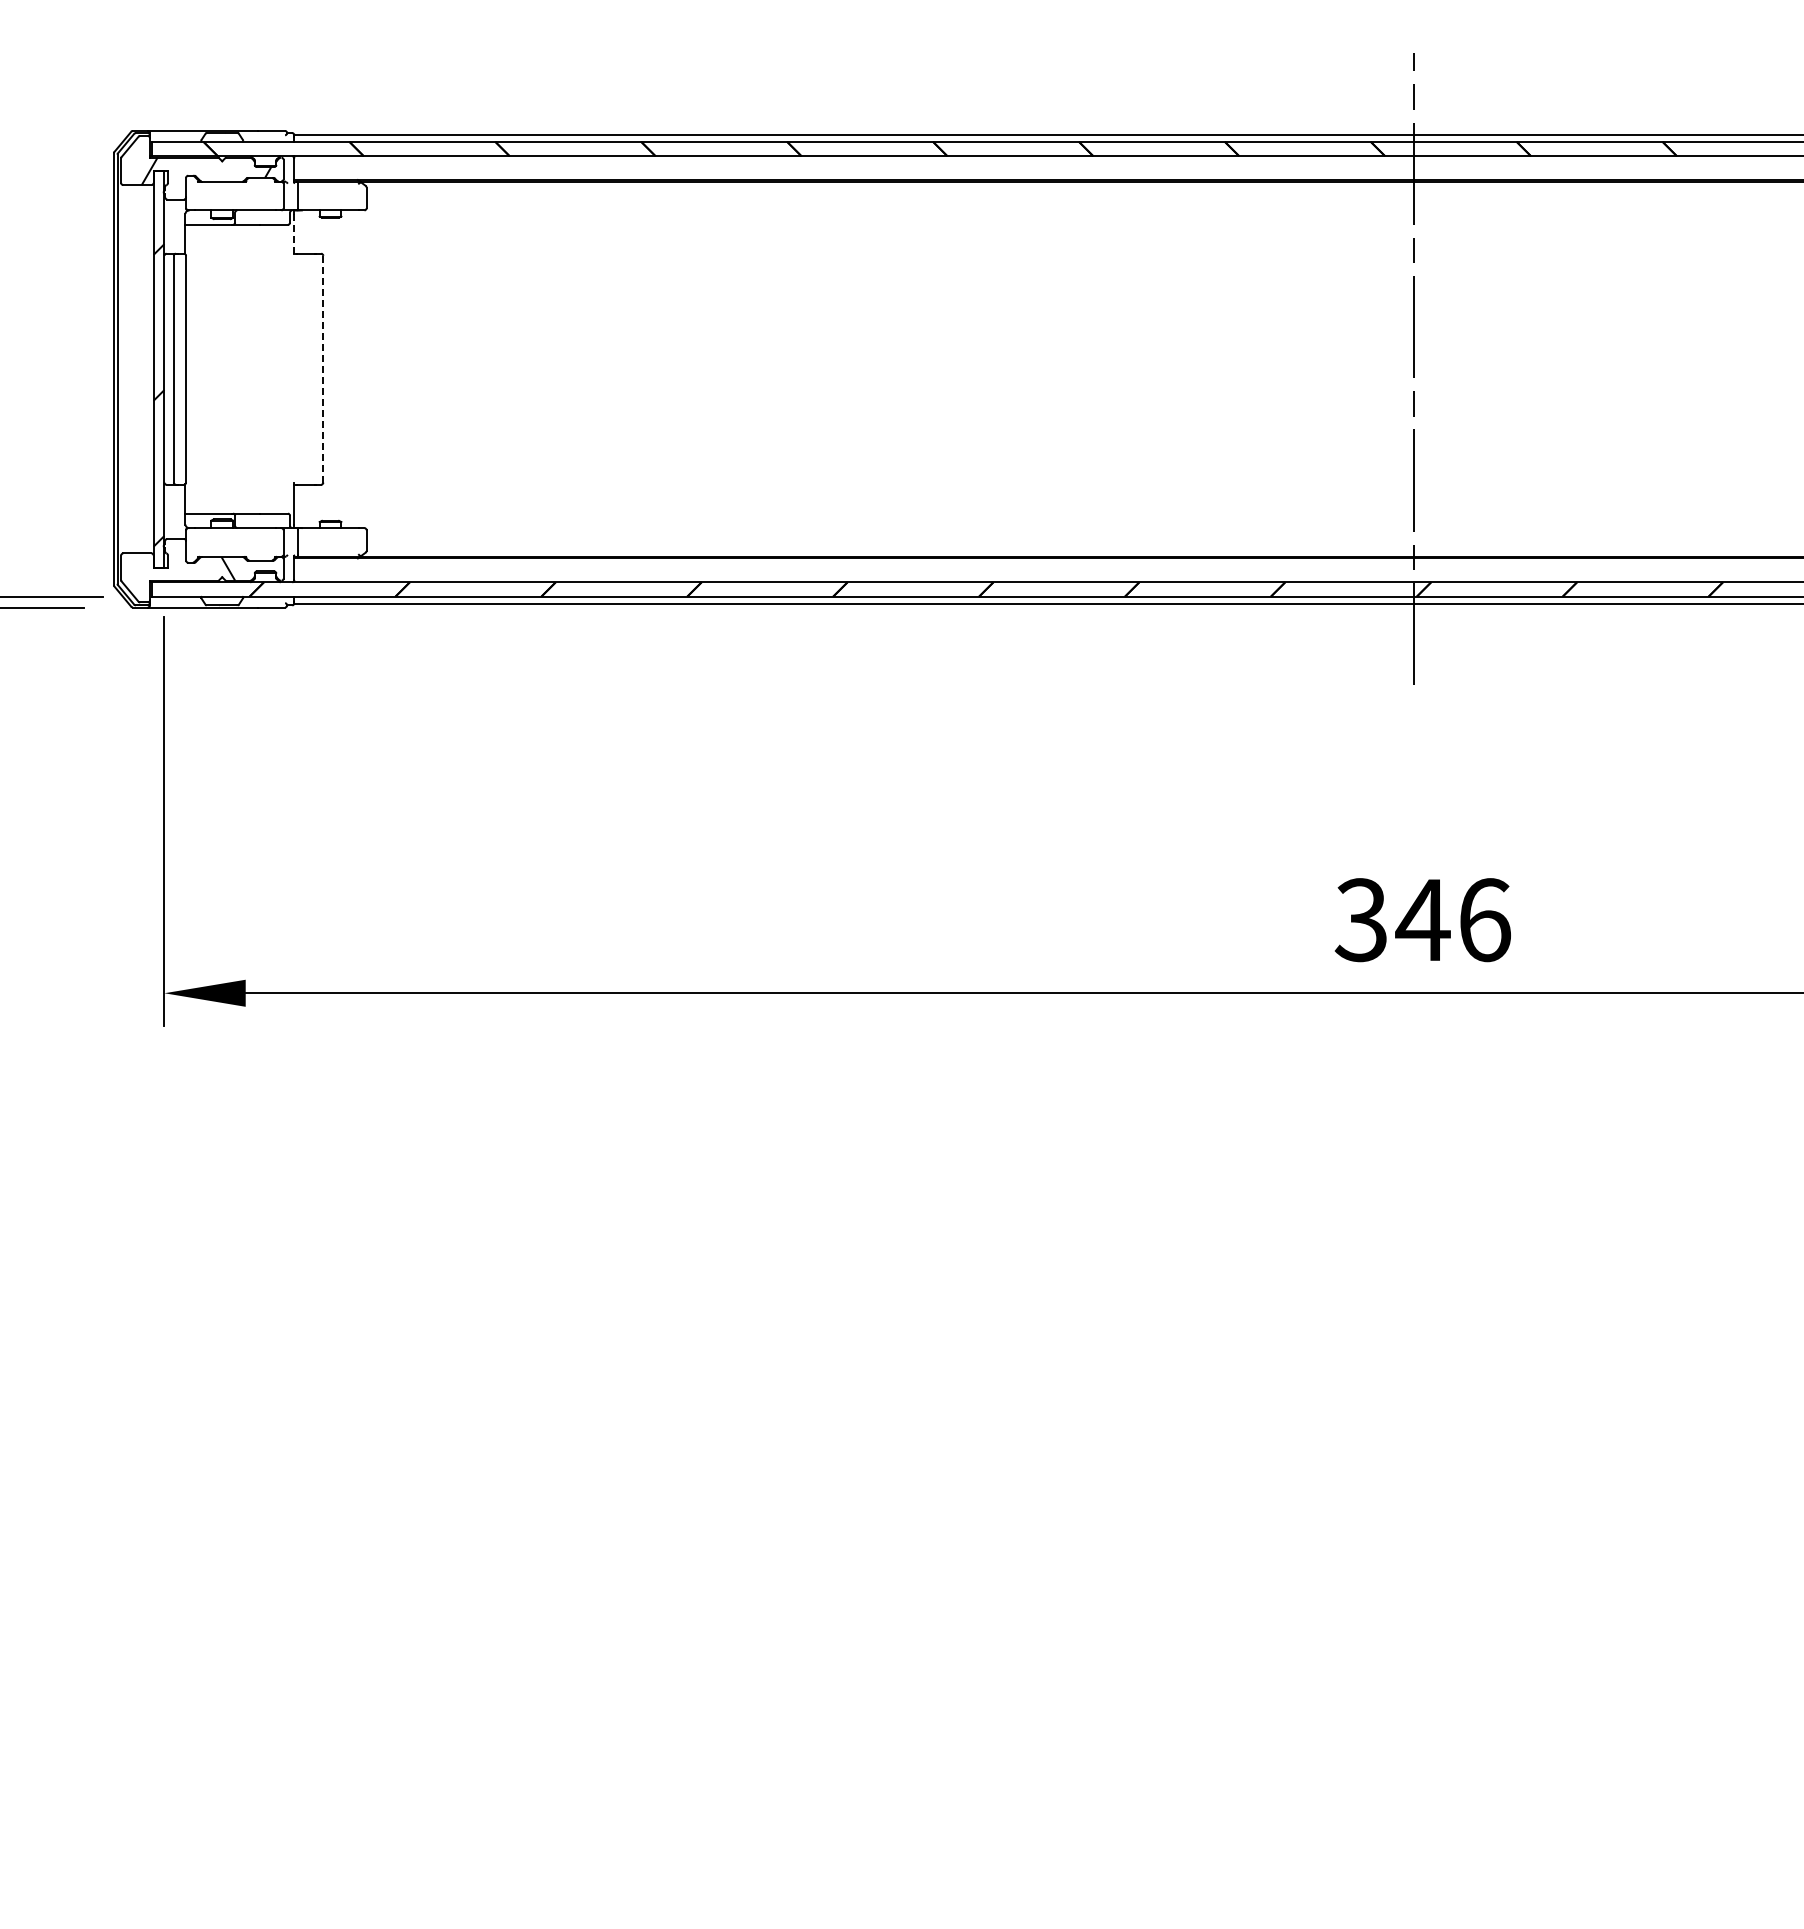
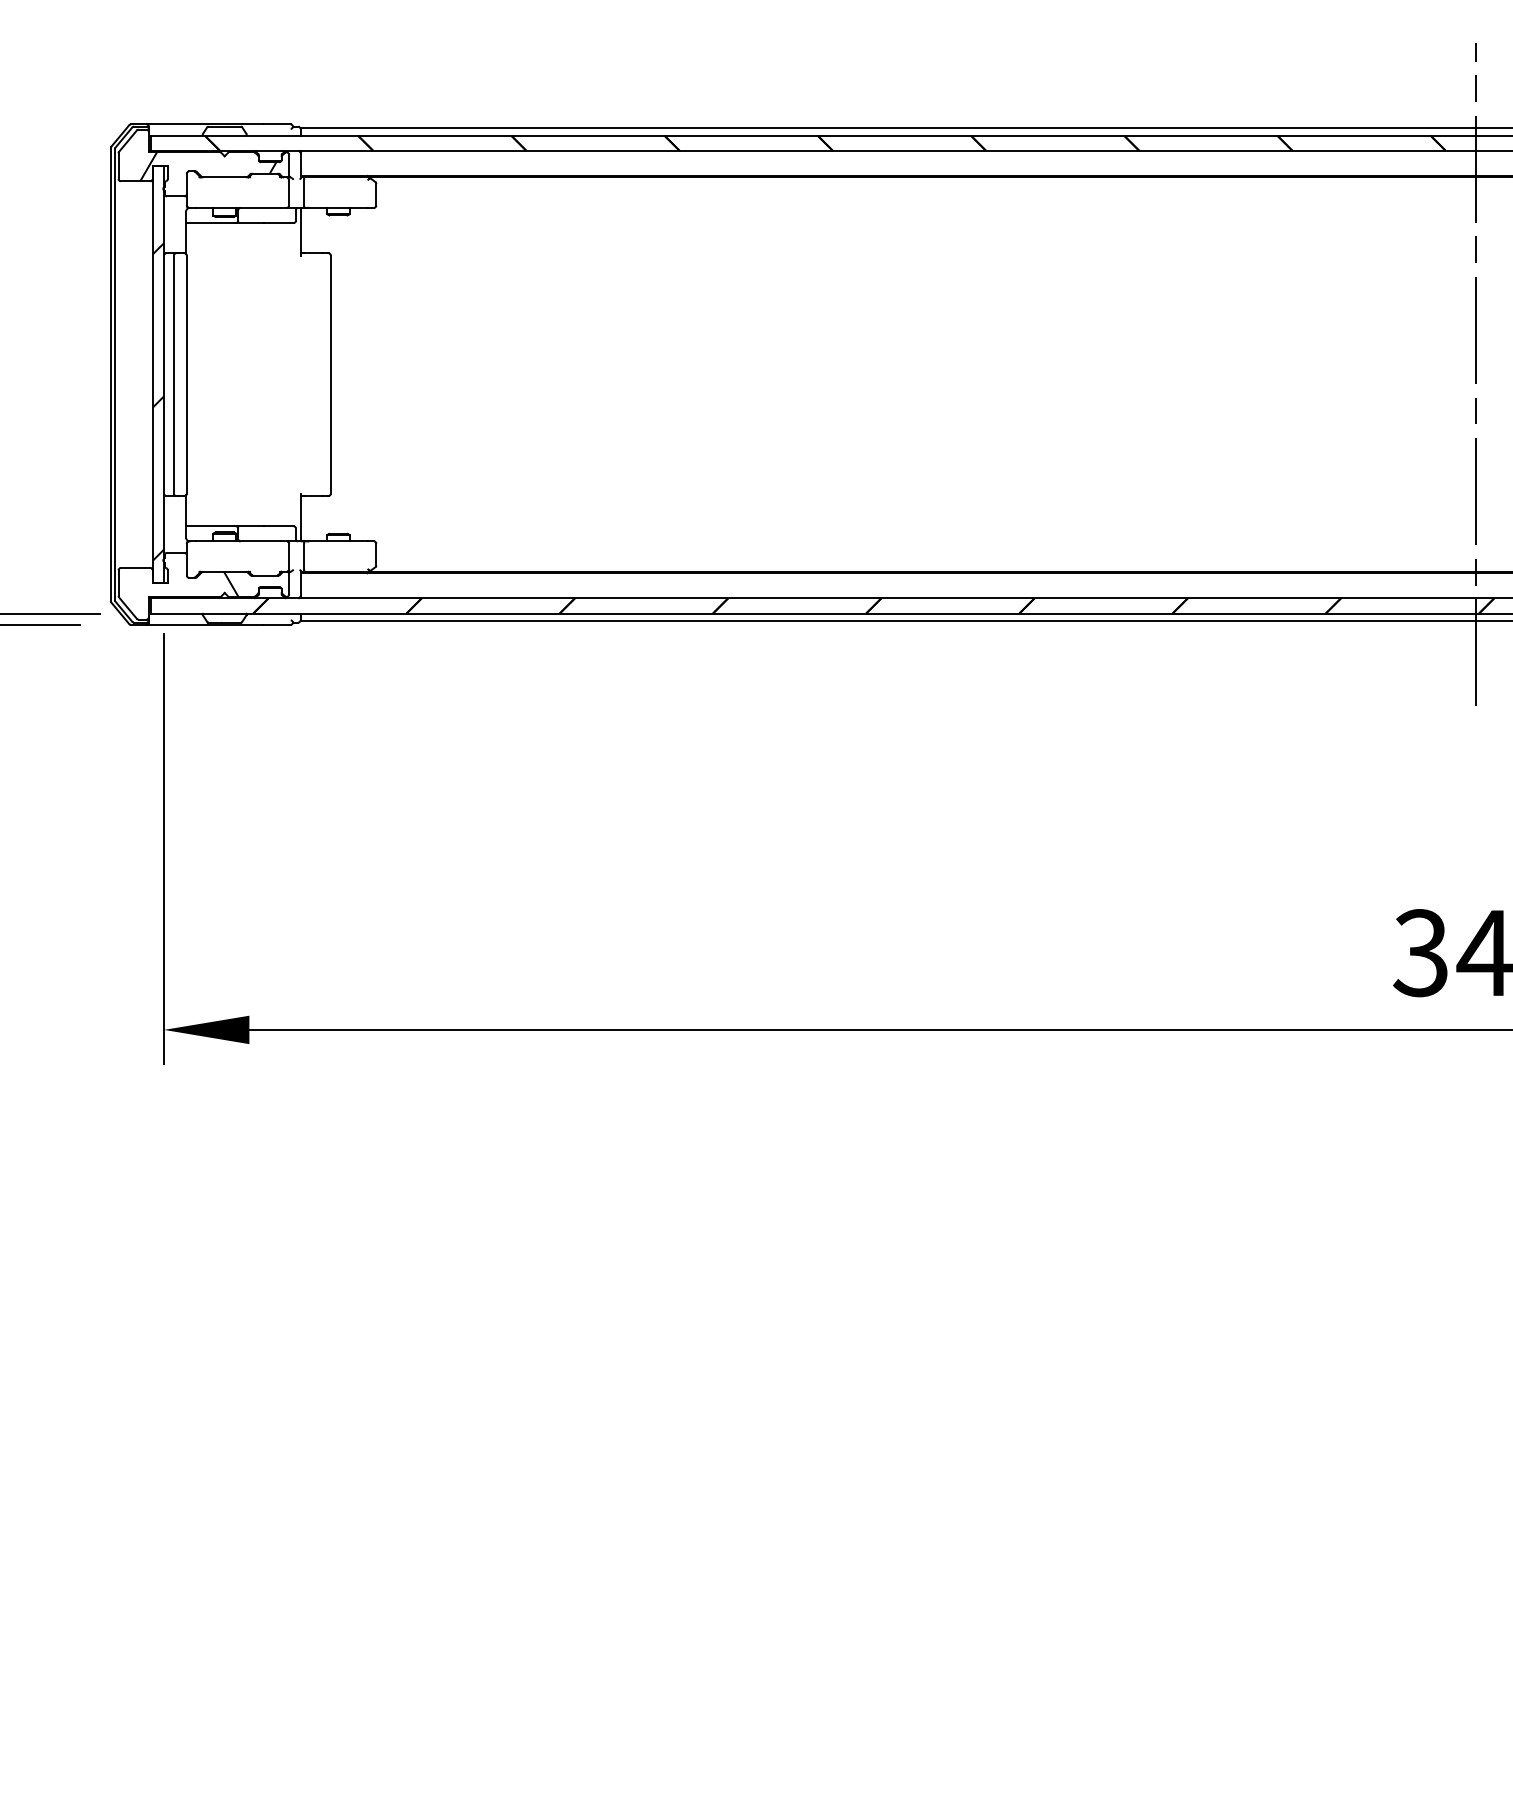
line: (294, 234) -> (300, 233), dashed -> solid
line: (323, 368) -> (331, 373), dashed -> solid

